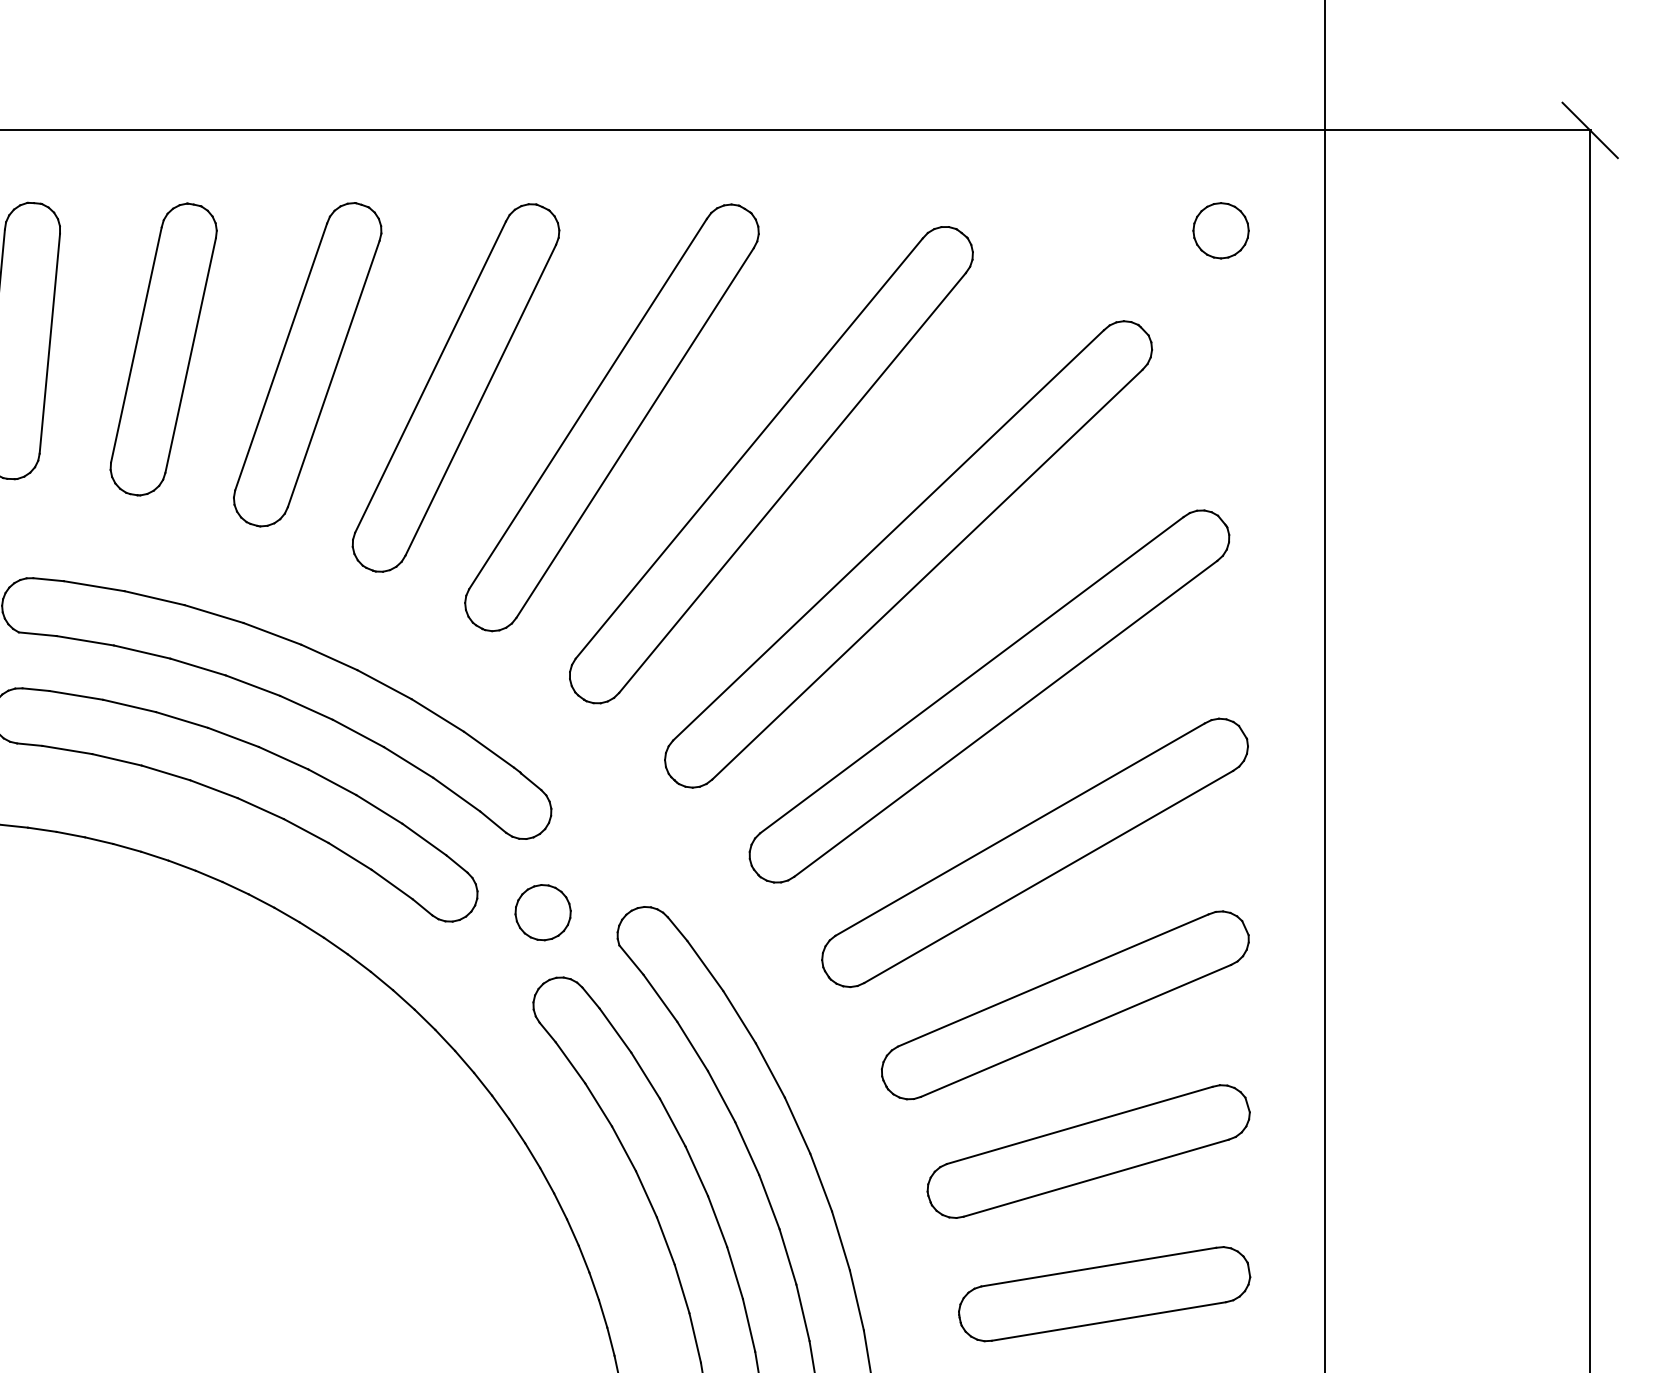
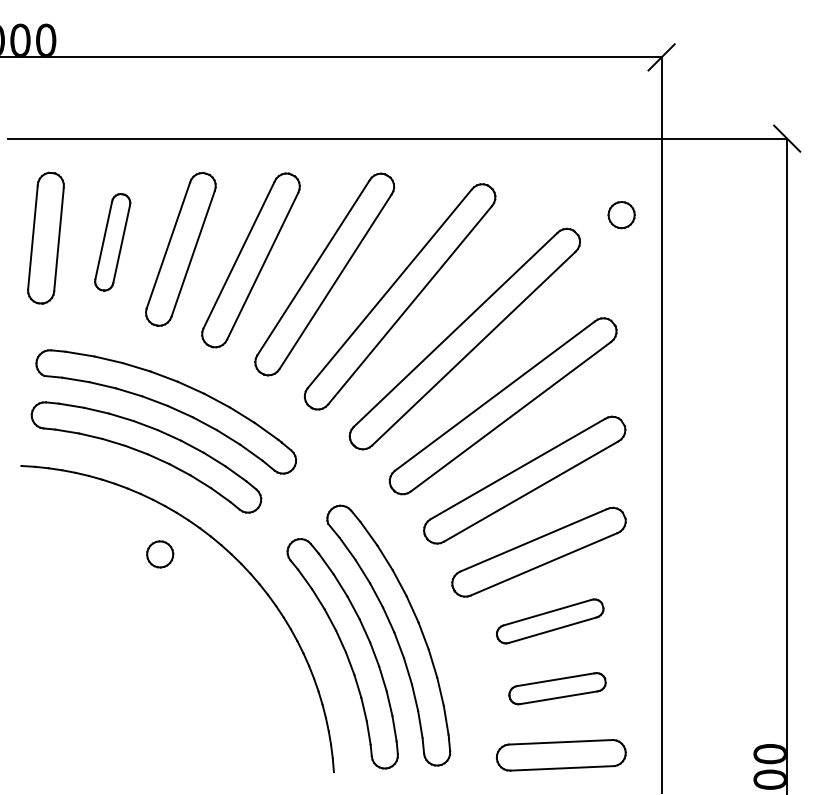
part: (1220, 231) -> (621, 215), moved
part: (163, 350) -> (112, 242), size x0.7
part: (543, 912) -> (160, 554), moved
part: (1089, 1151) -> (550, 621), size x0.7
part: (1104, 1293) -> (557, 688), size x0.7

